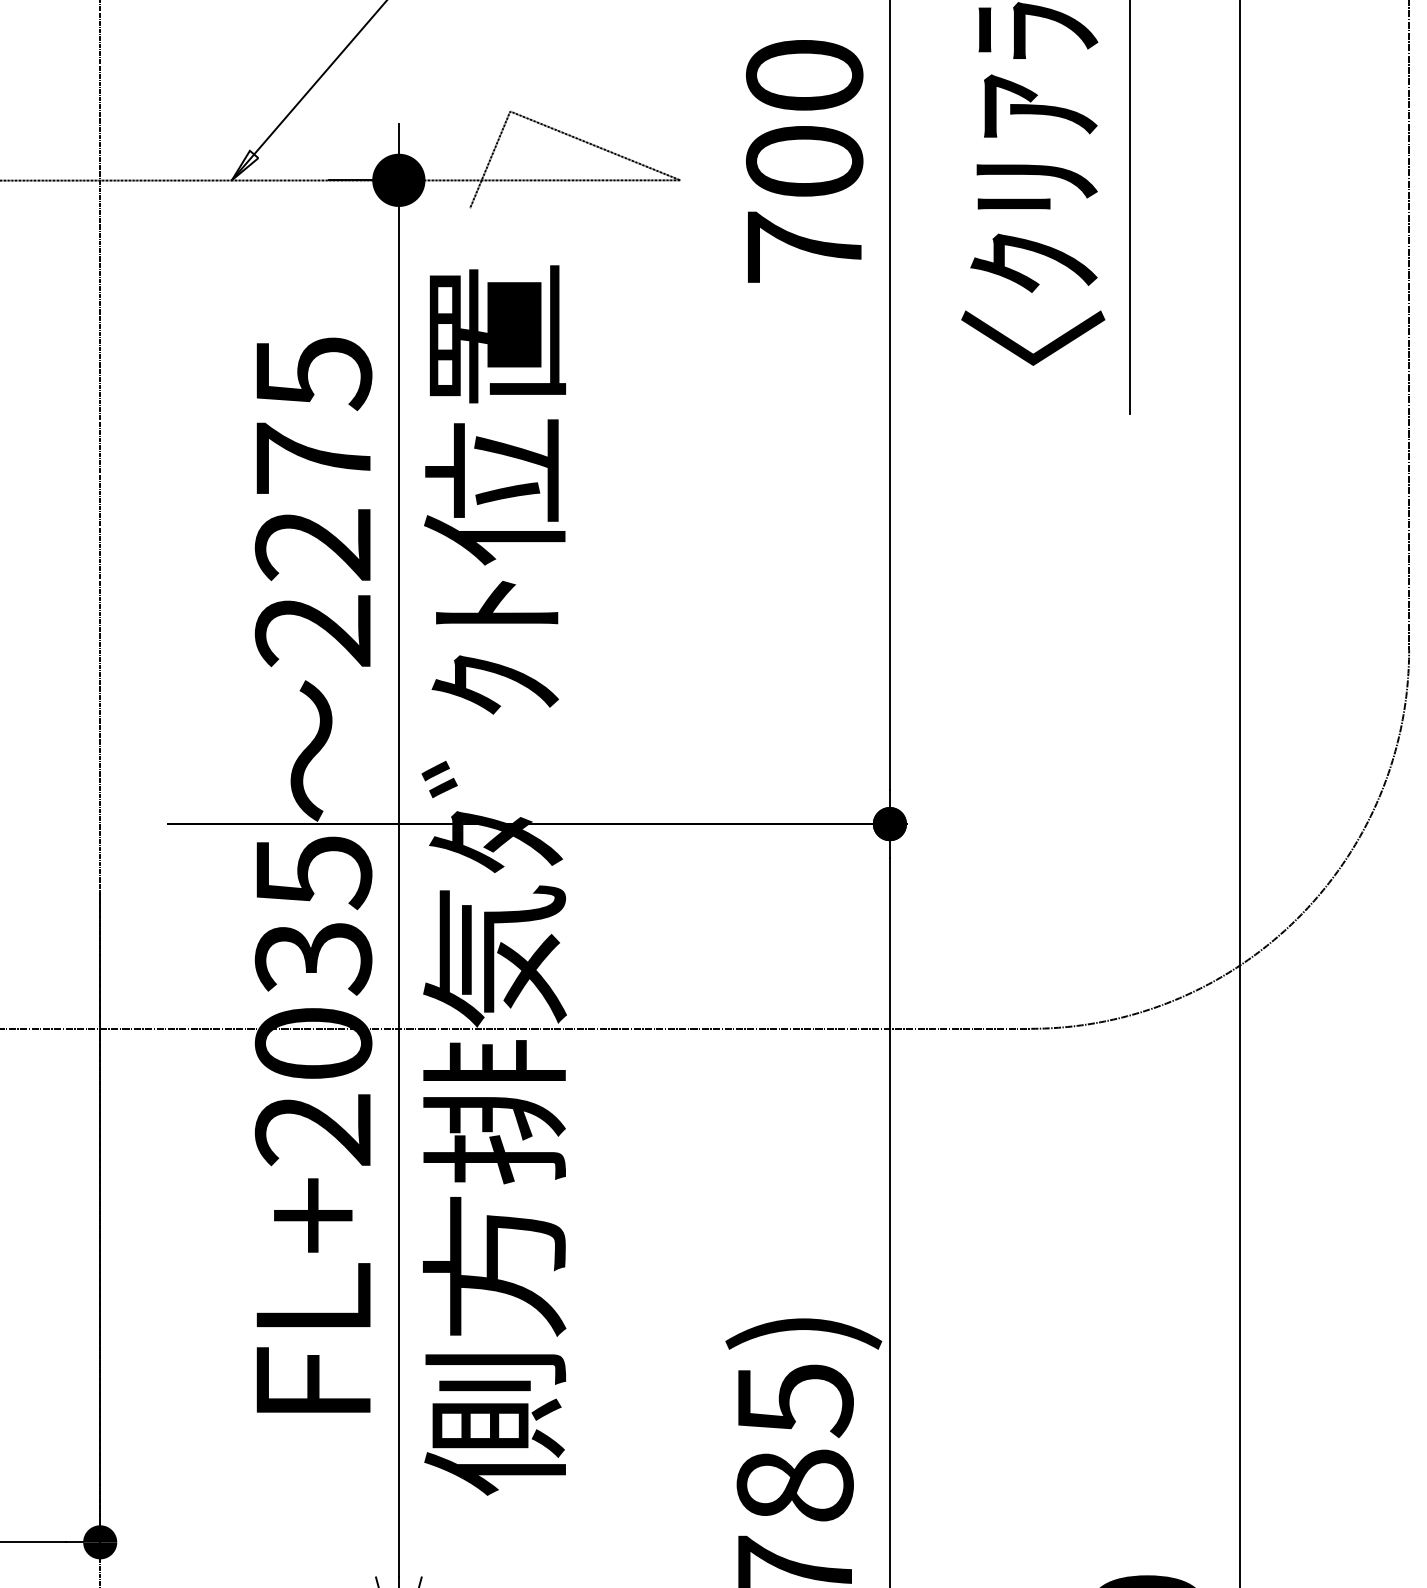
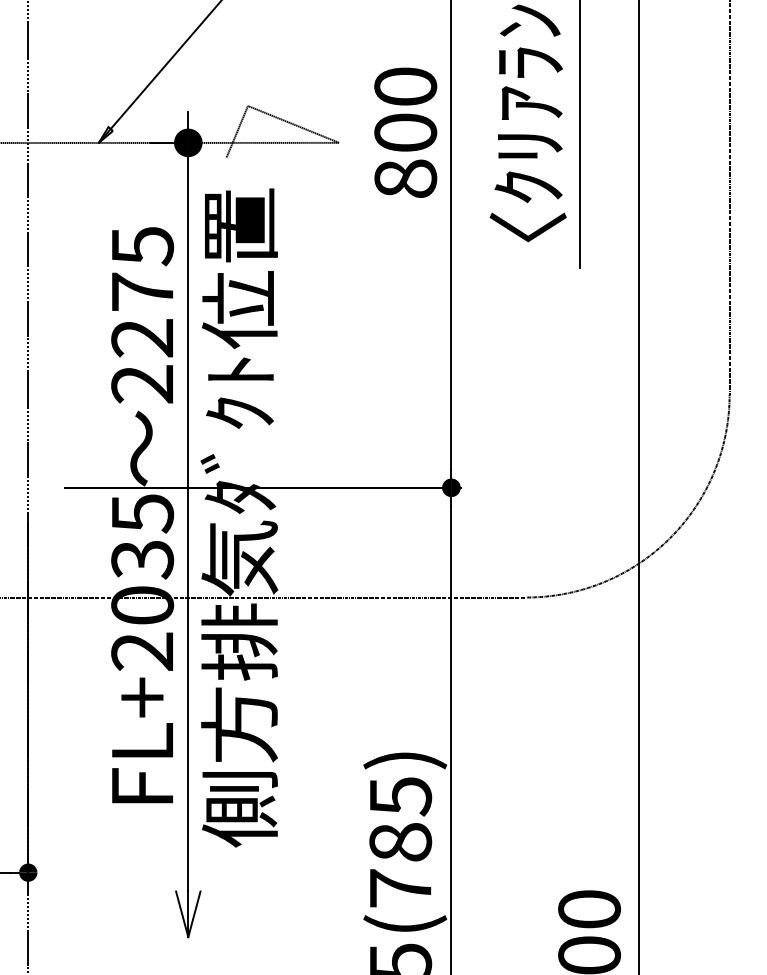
text: (804, 246) -> (405, 178), 700 -> 800

